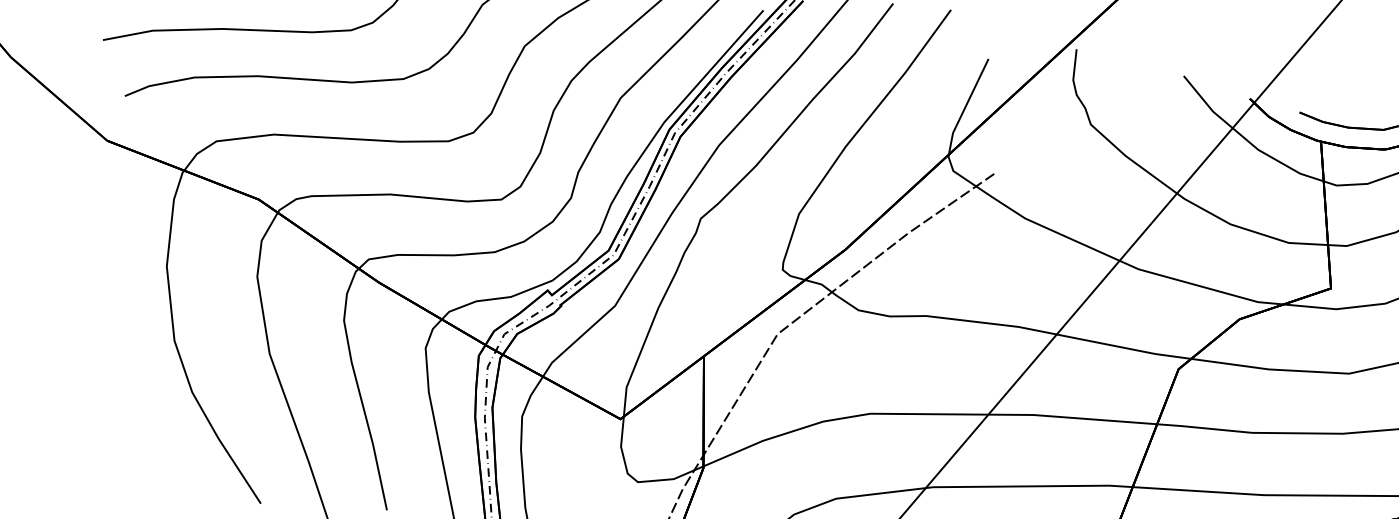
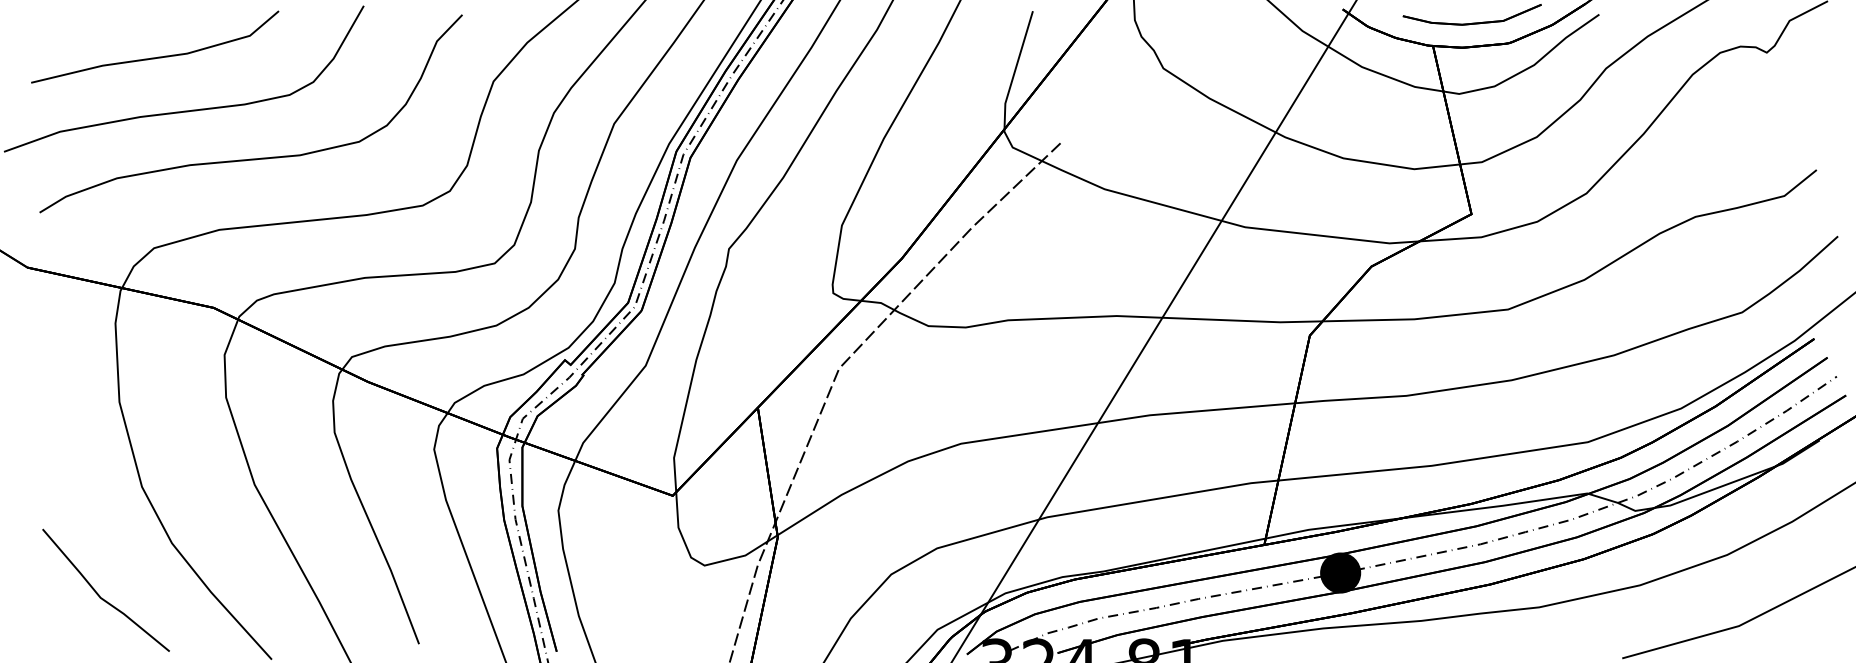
line: (124, 425) -> (99, 594), added

